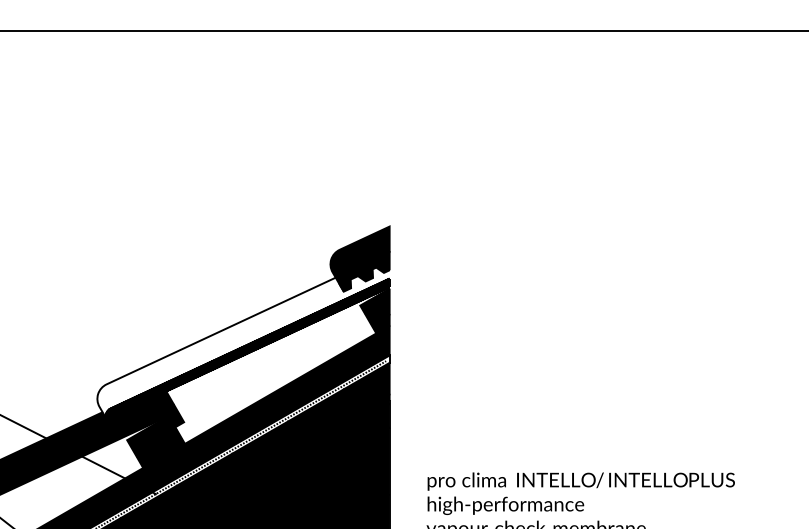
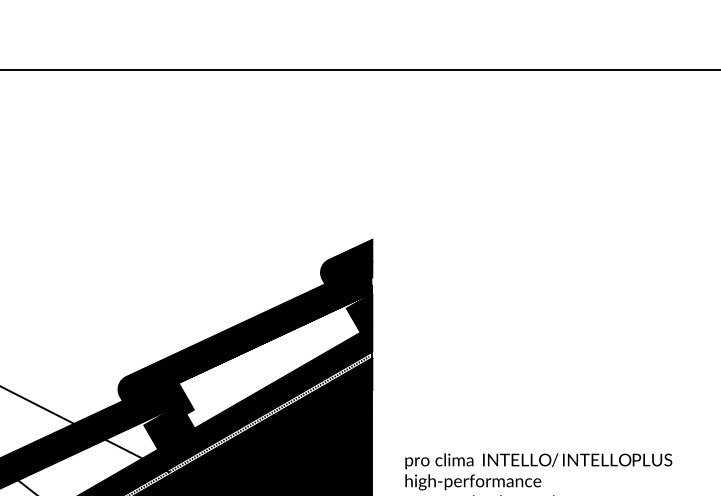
fill: (243, 343) -> (245, 341), added

